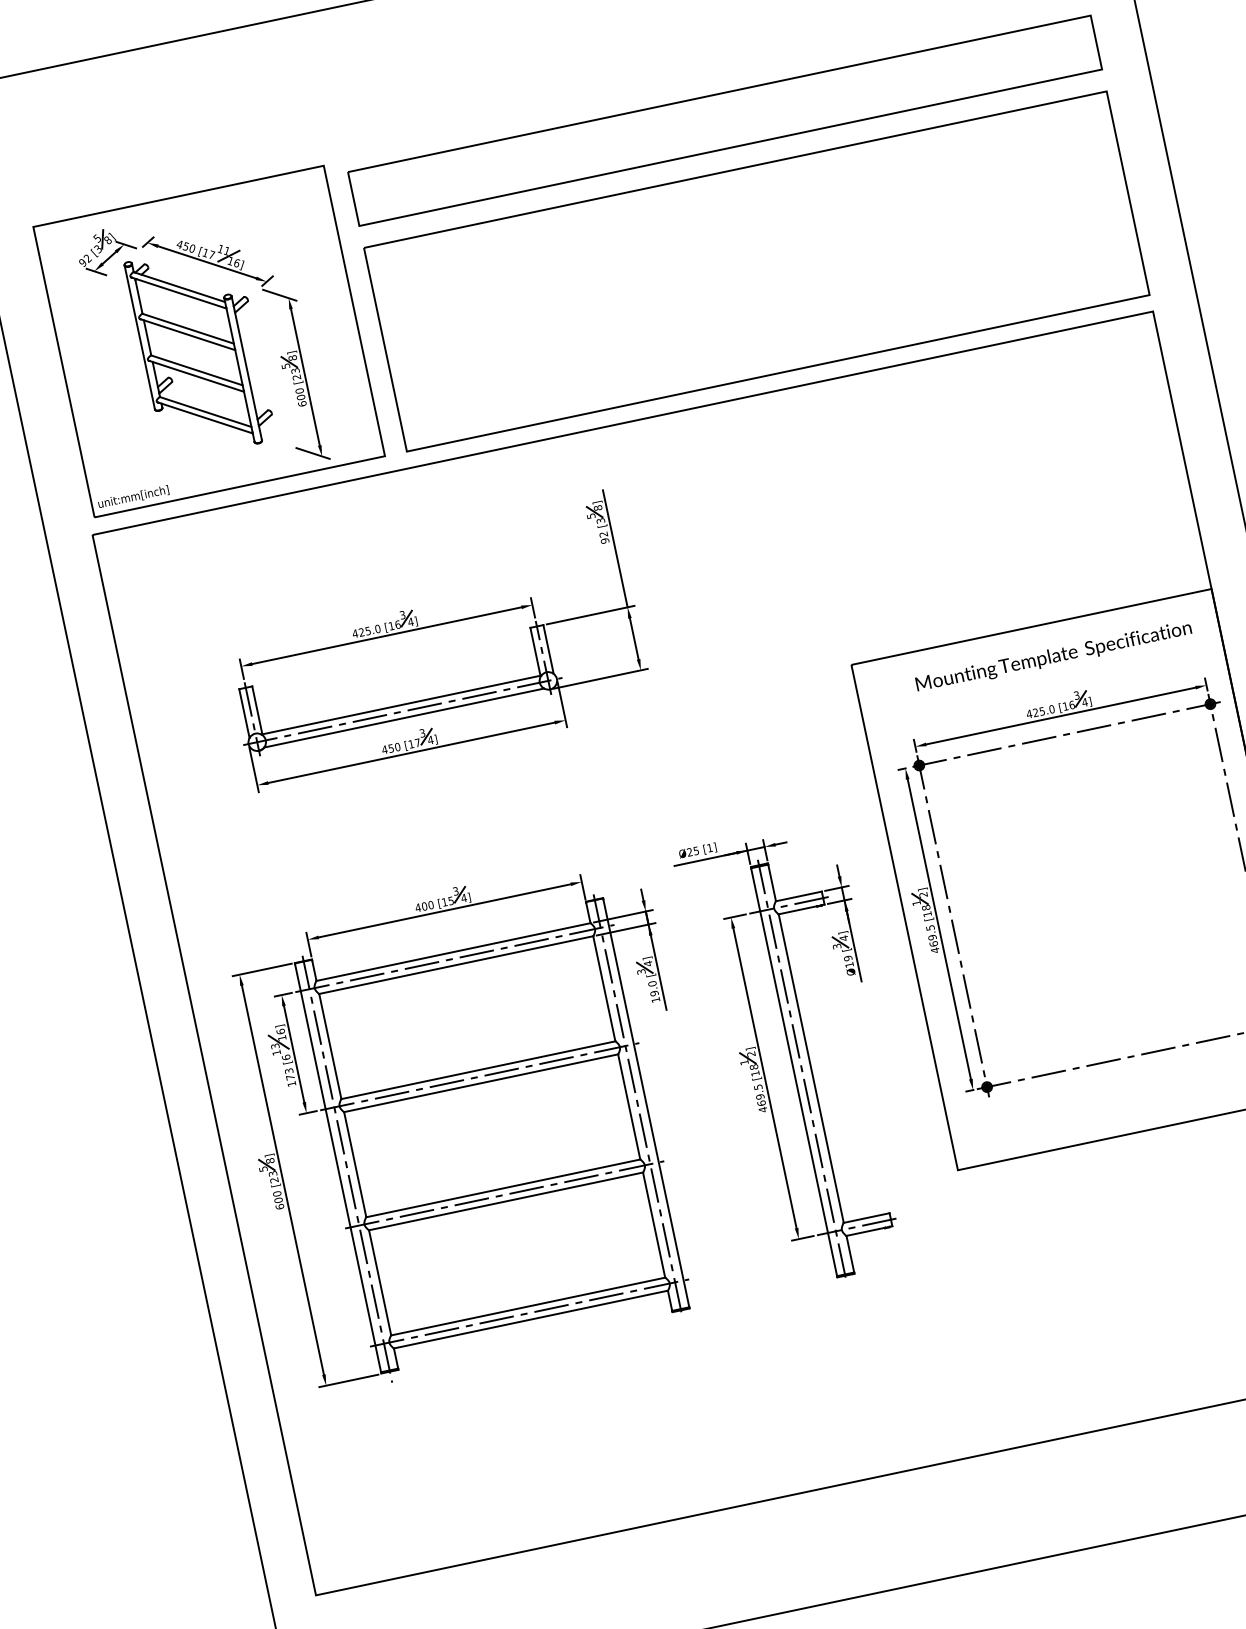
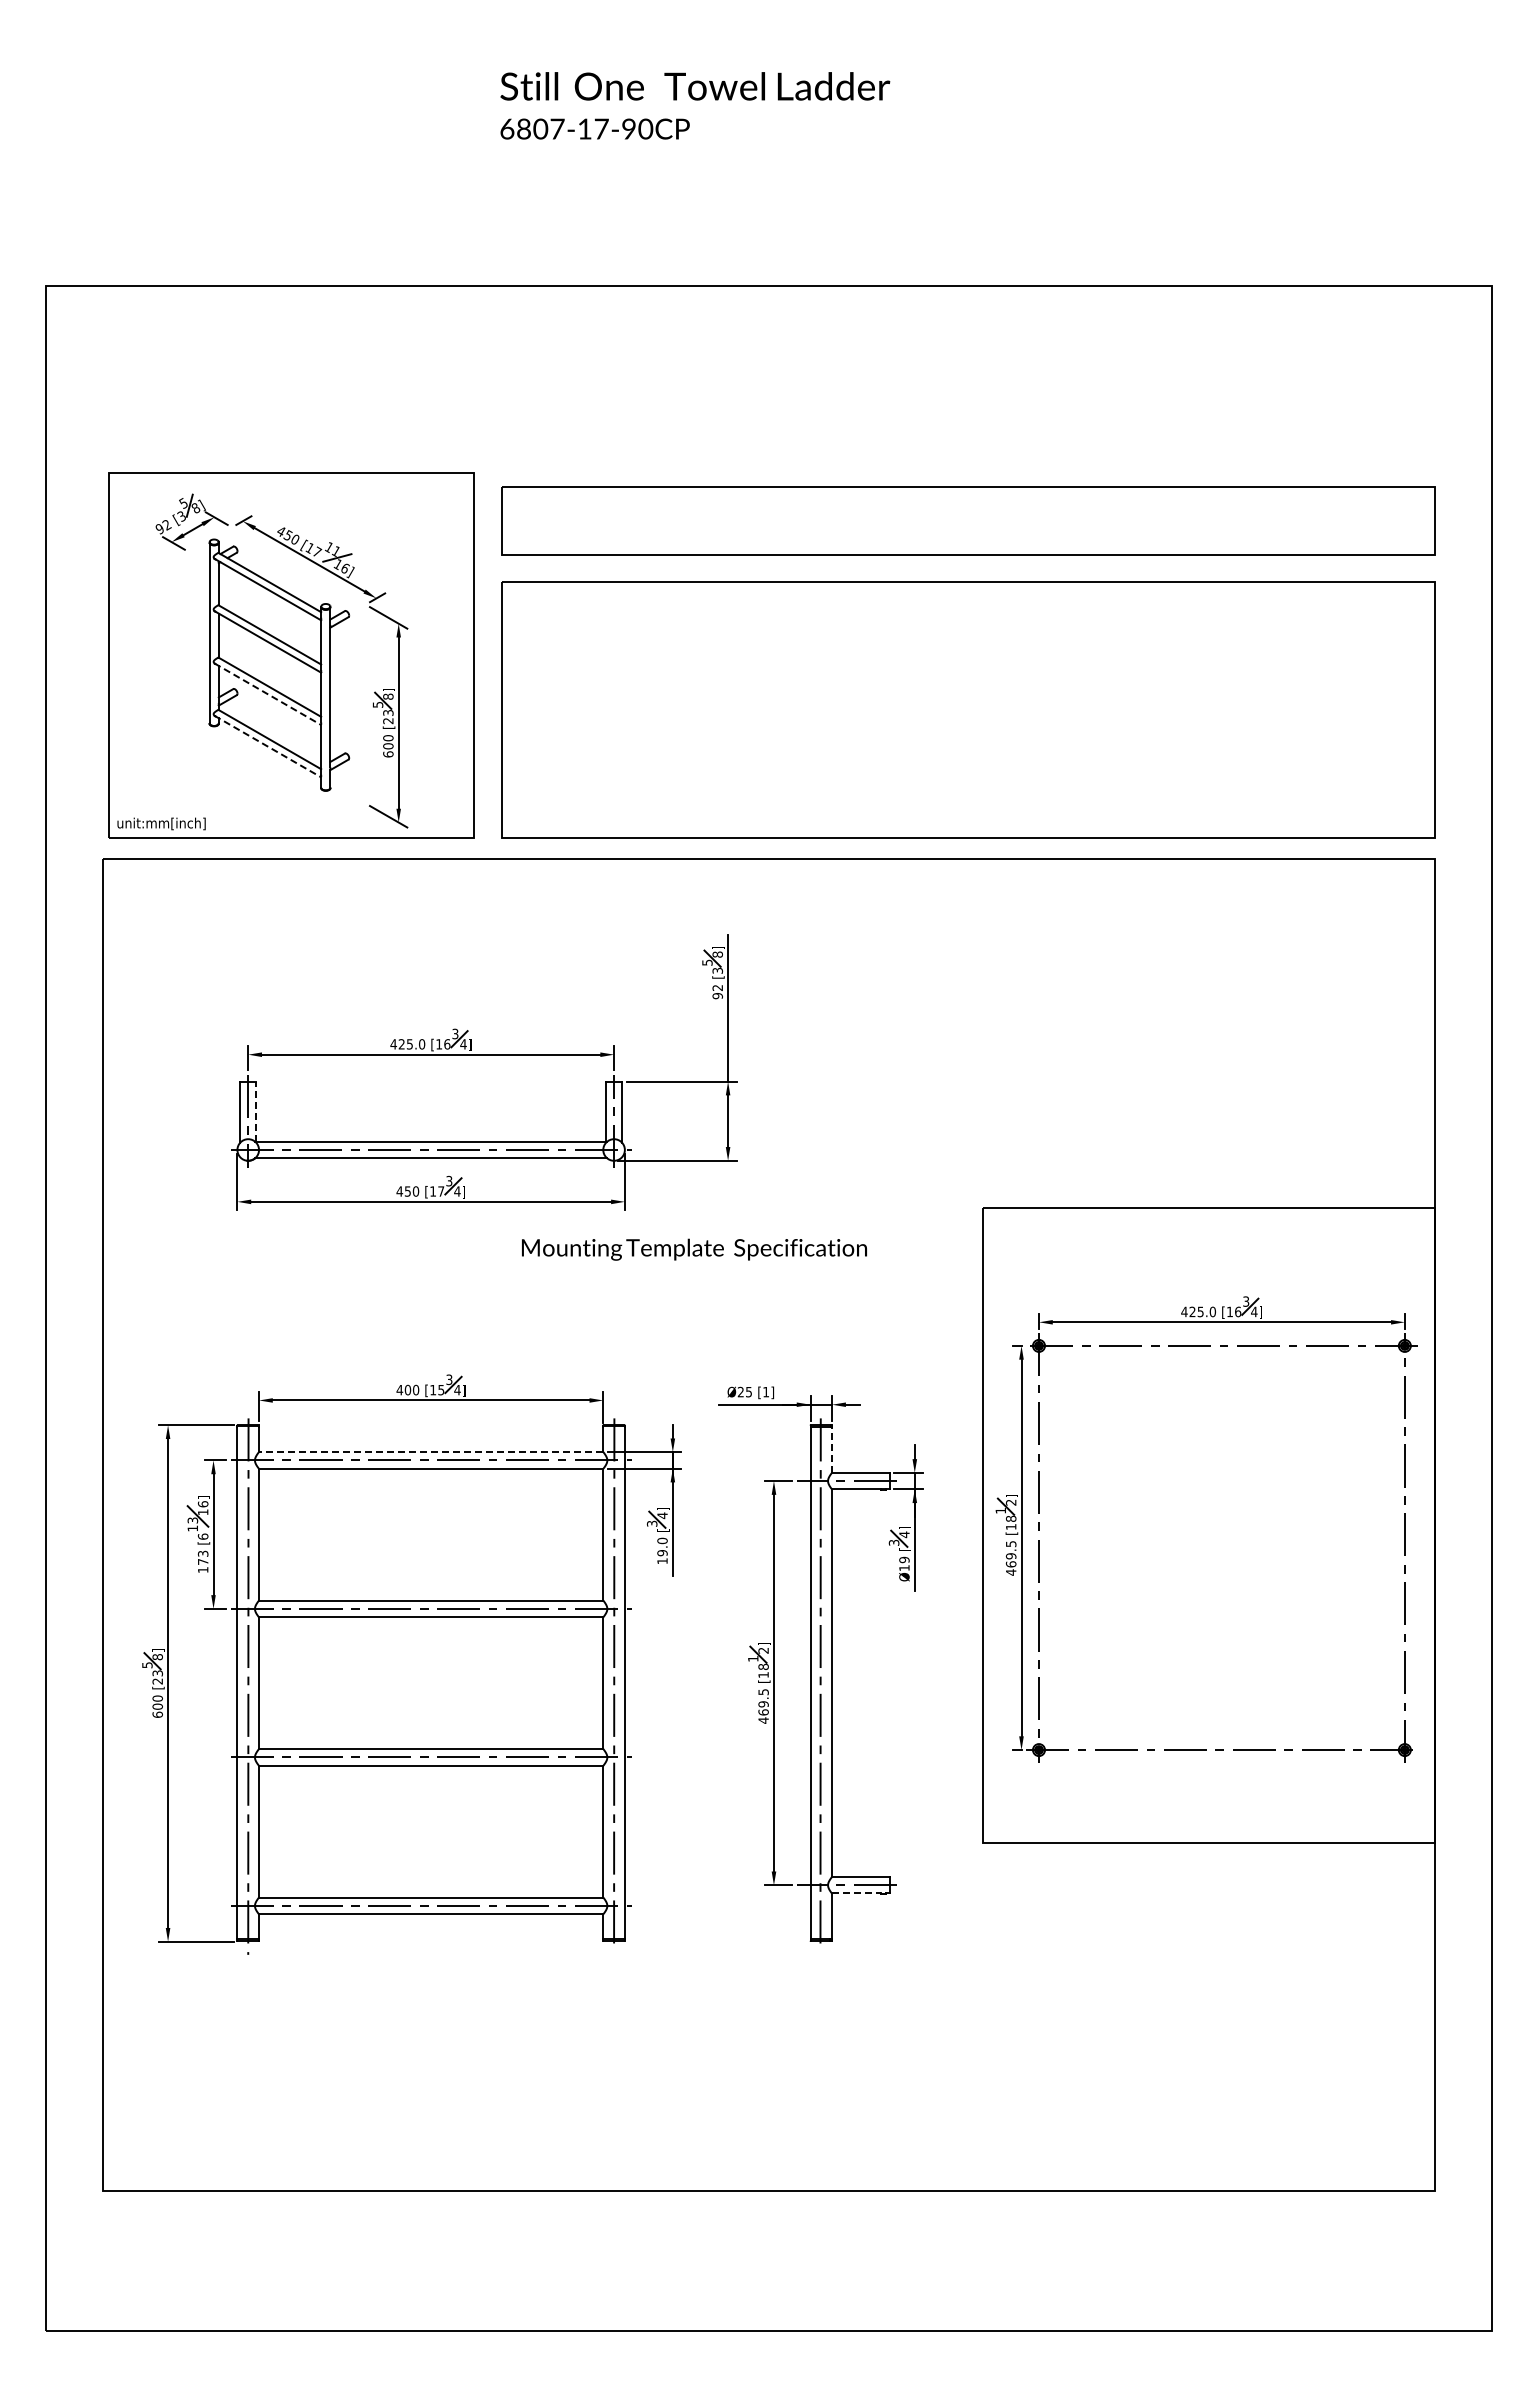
line: (196, 376) -> (267, 694), solid -> dashed
line: (204, 417) -> (267, 746), solid -> dashed
text: (1053, 657) -> (694, 1249), moved
line: (257, 710) -> (256, 1111), solid -> dashed
line: (772, 882) -> (832, 1449), solid -> dashed
line: (453, 952) -> (430, 1452), solid -> dashed
line: (865, 1231) -> (856, 1893), solid -> dashed

